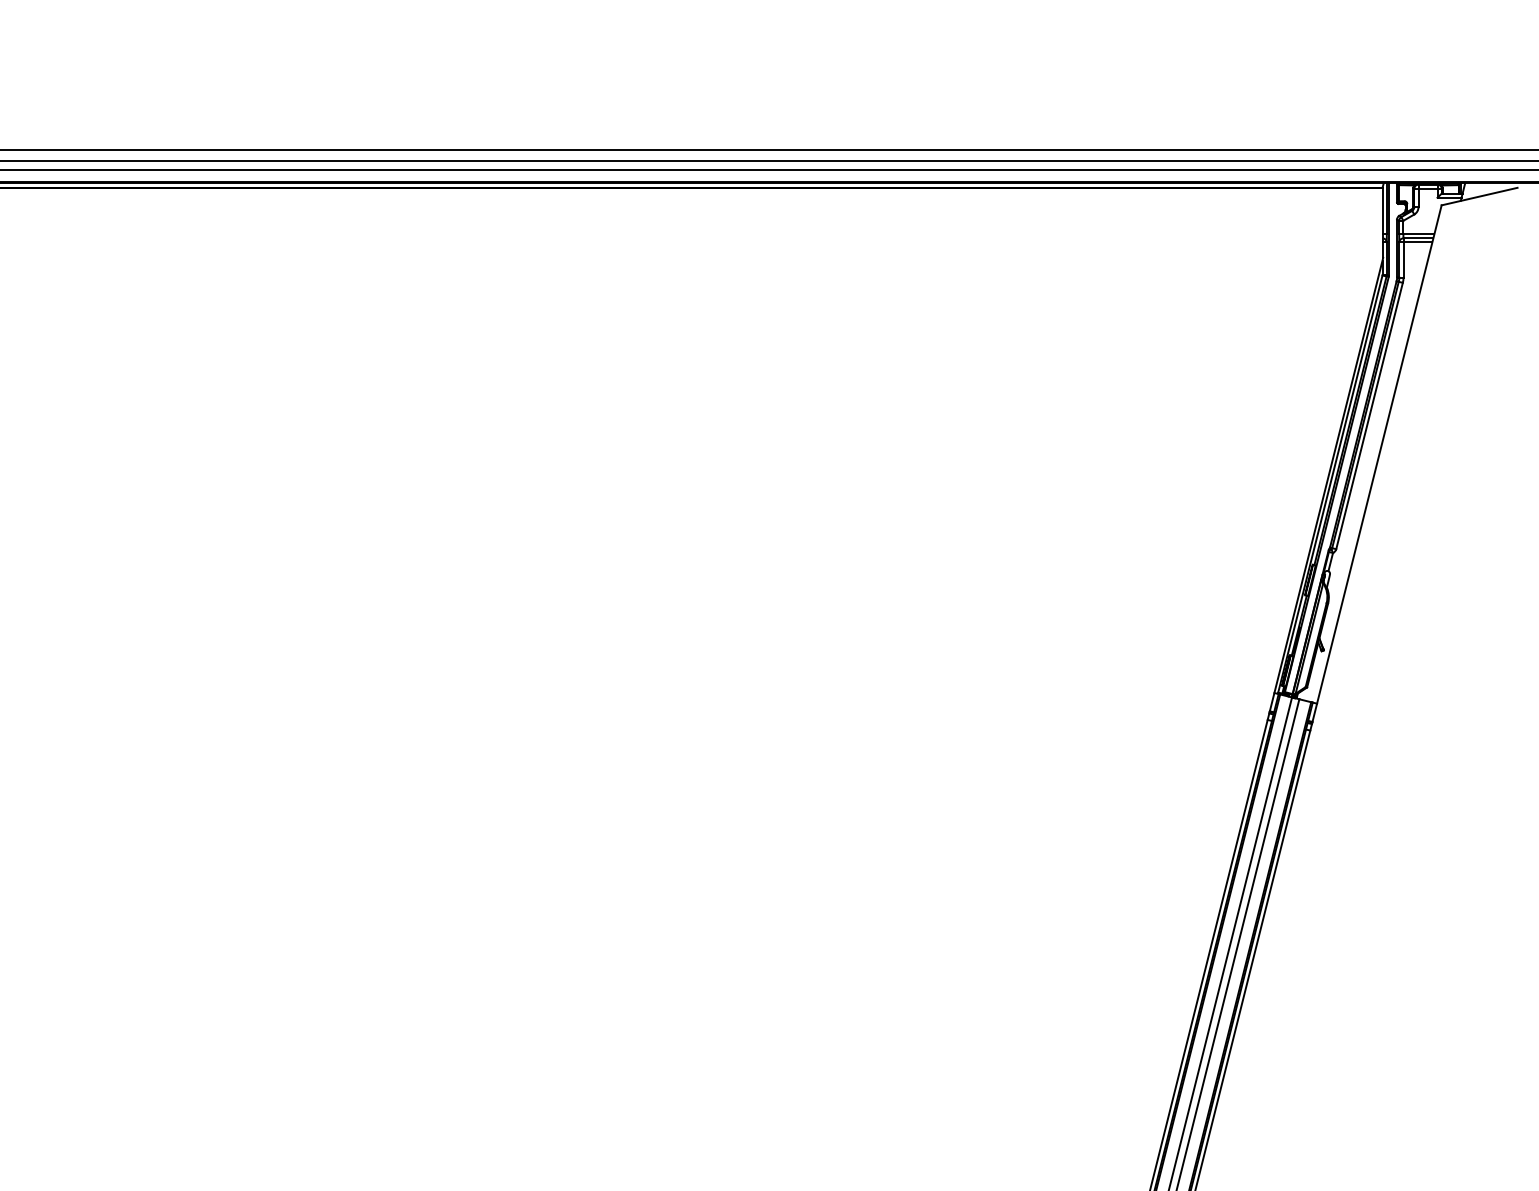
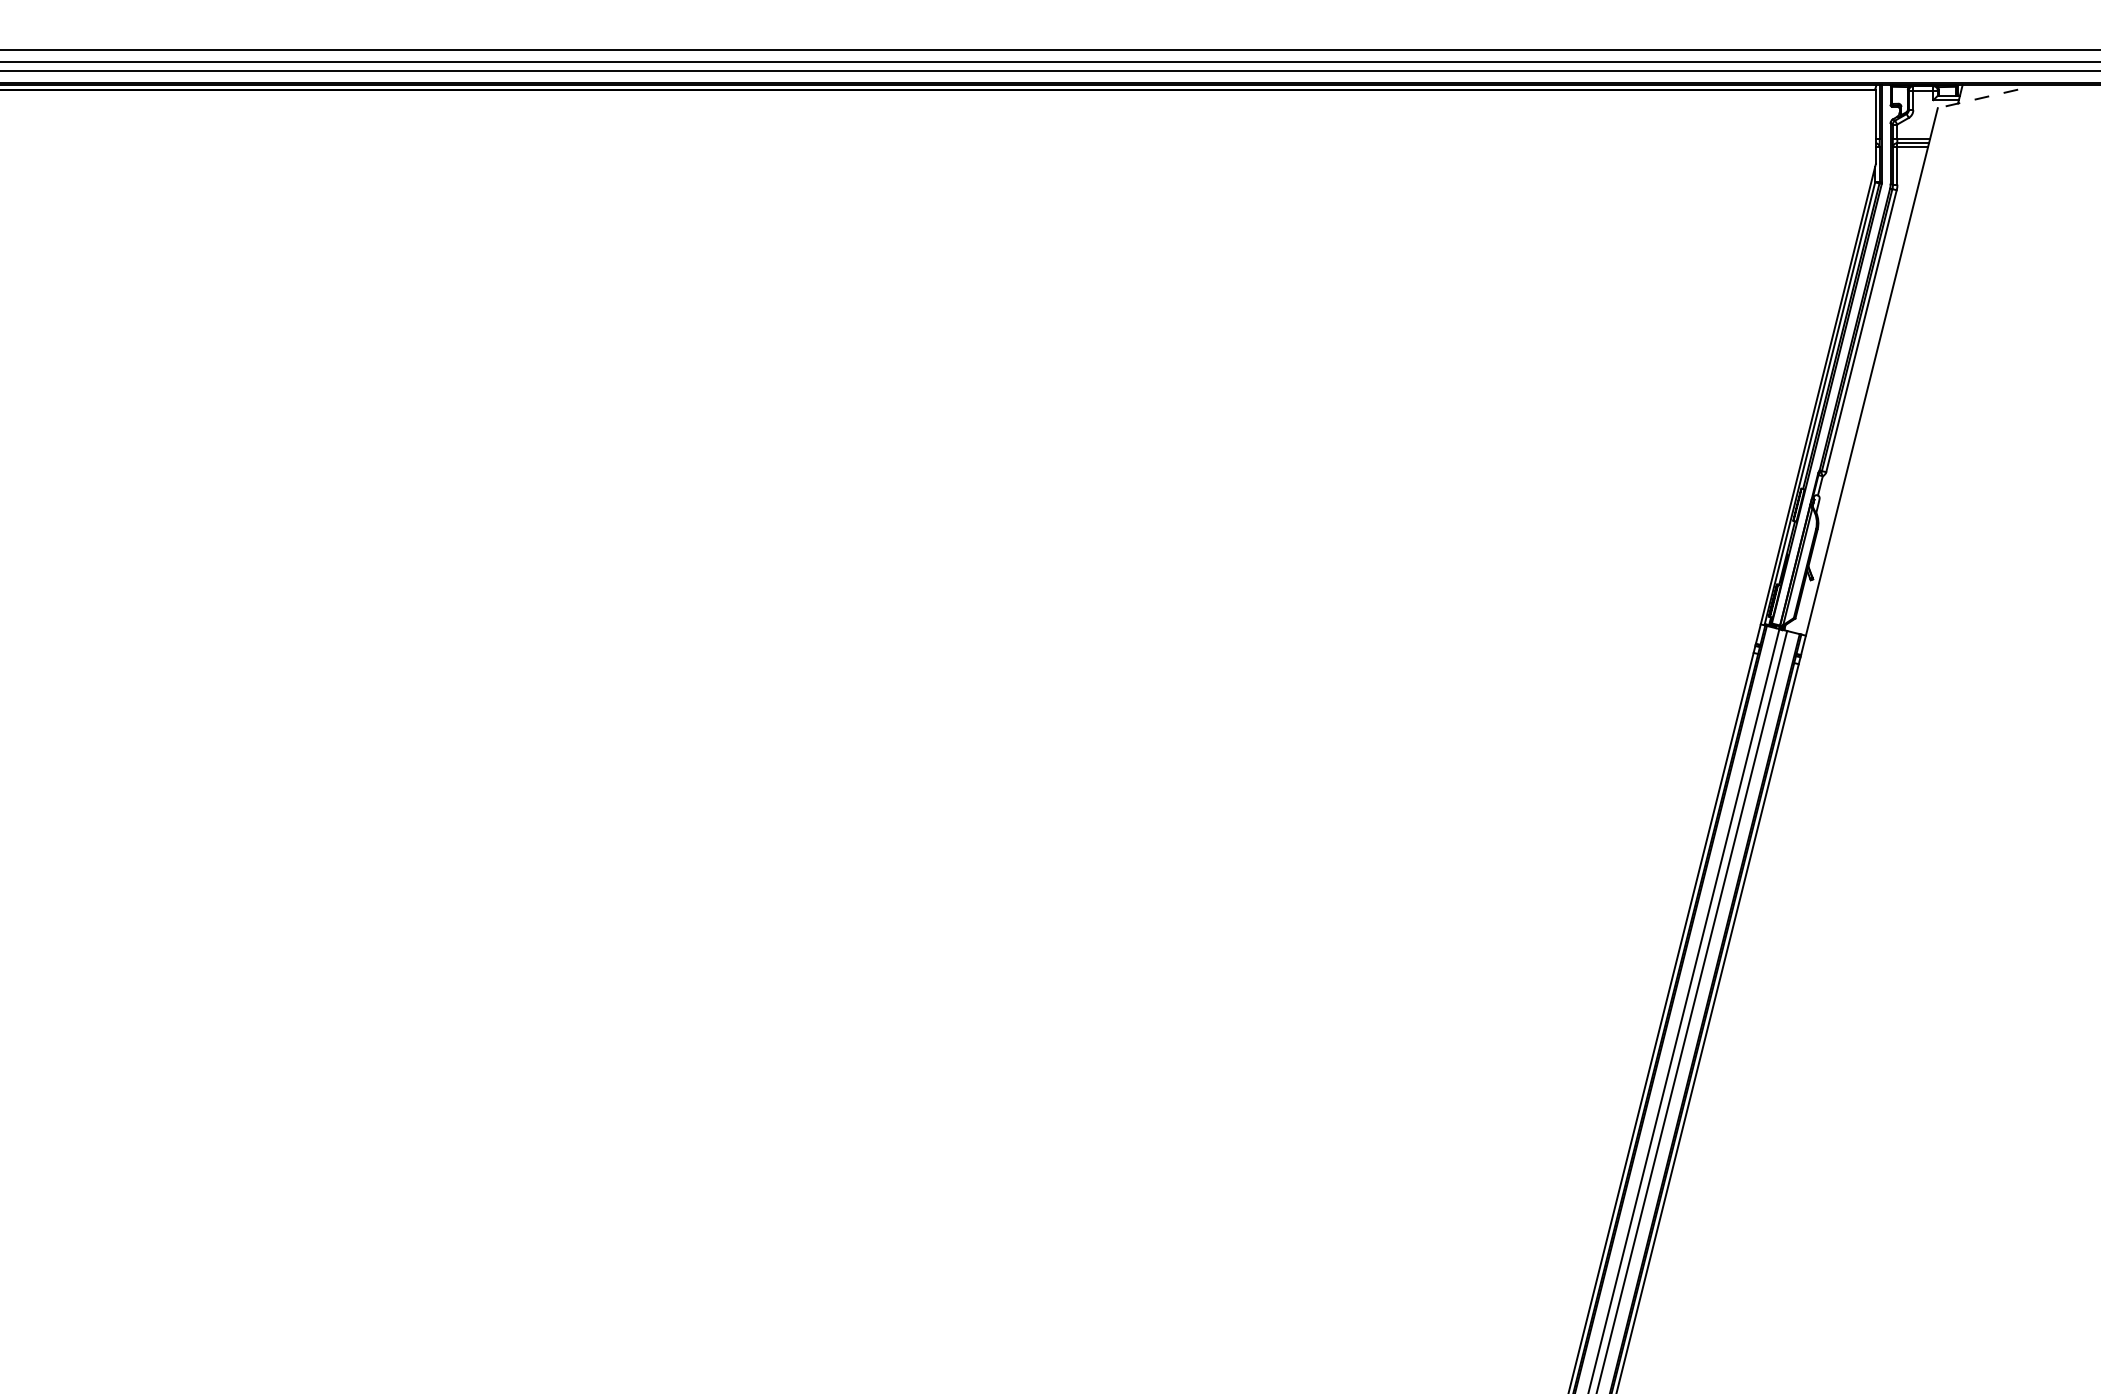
line: (1479, 197) -> (1977, 99), solid -> dashed

